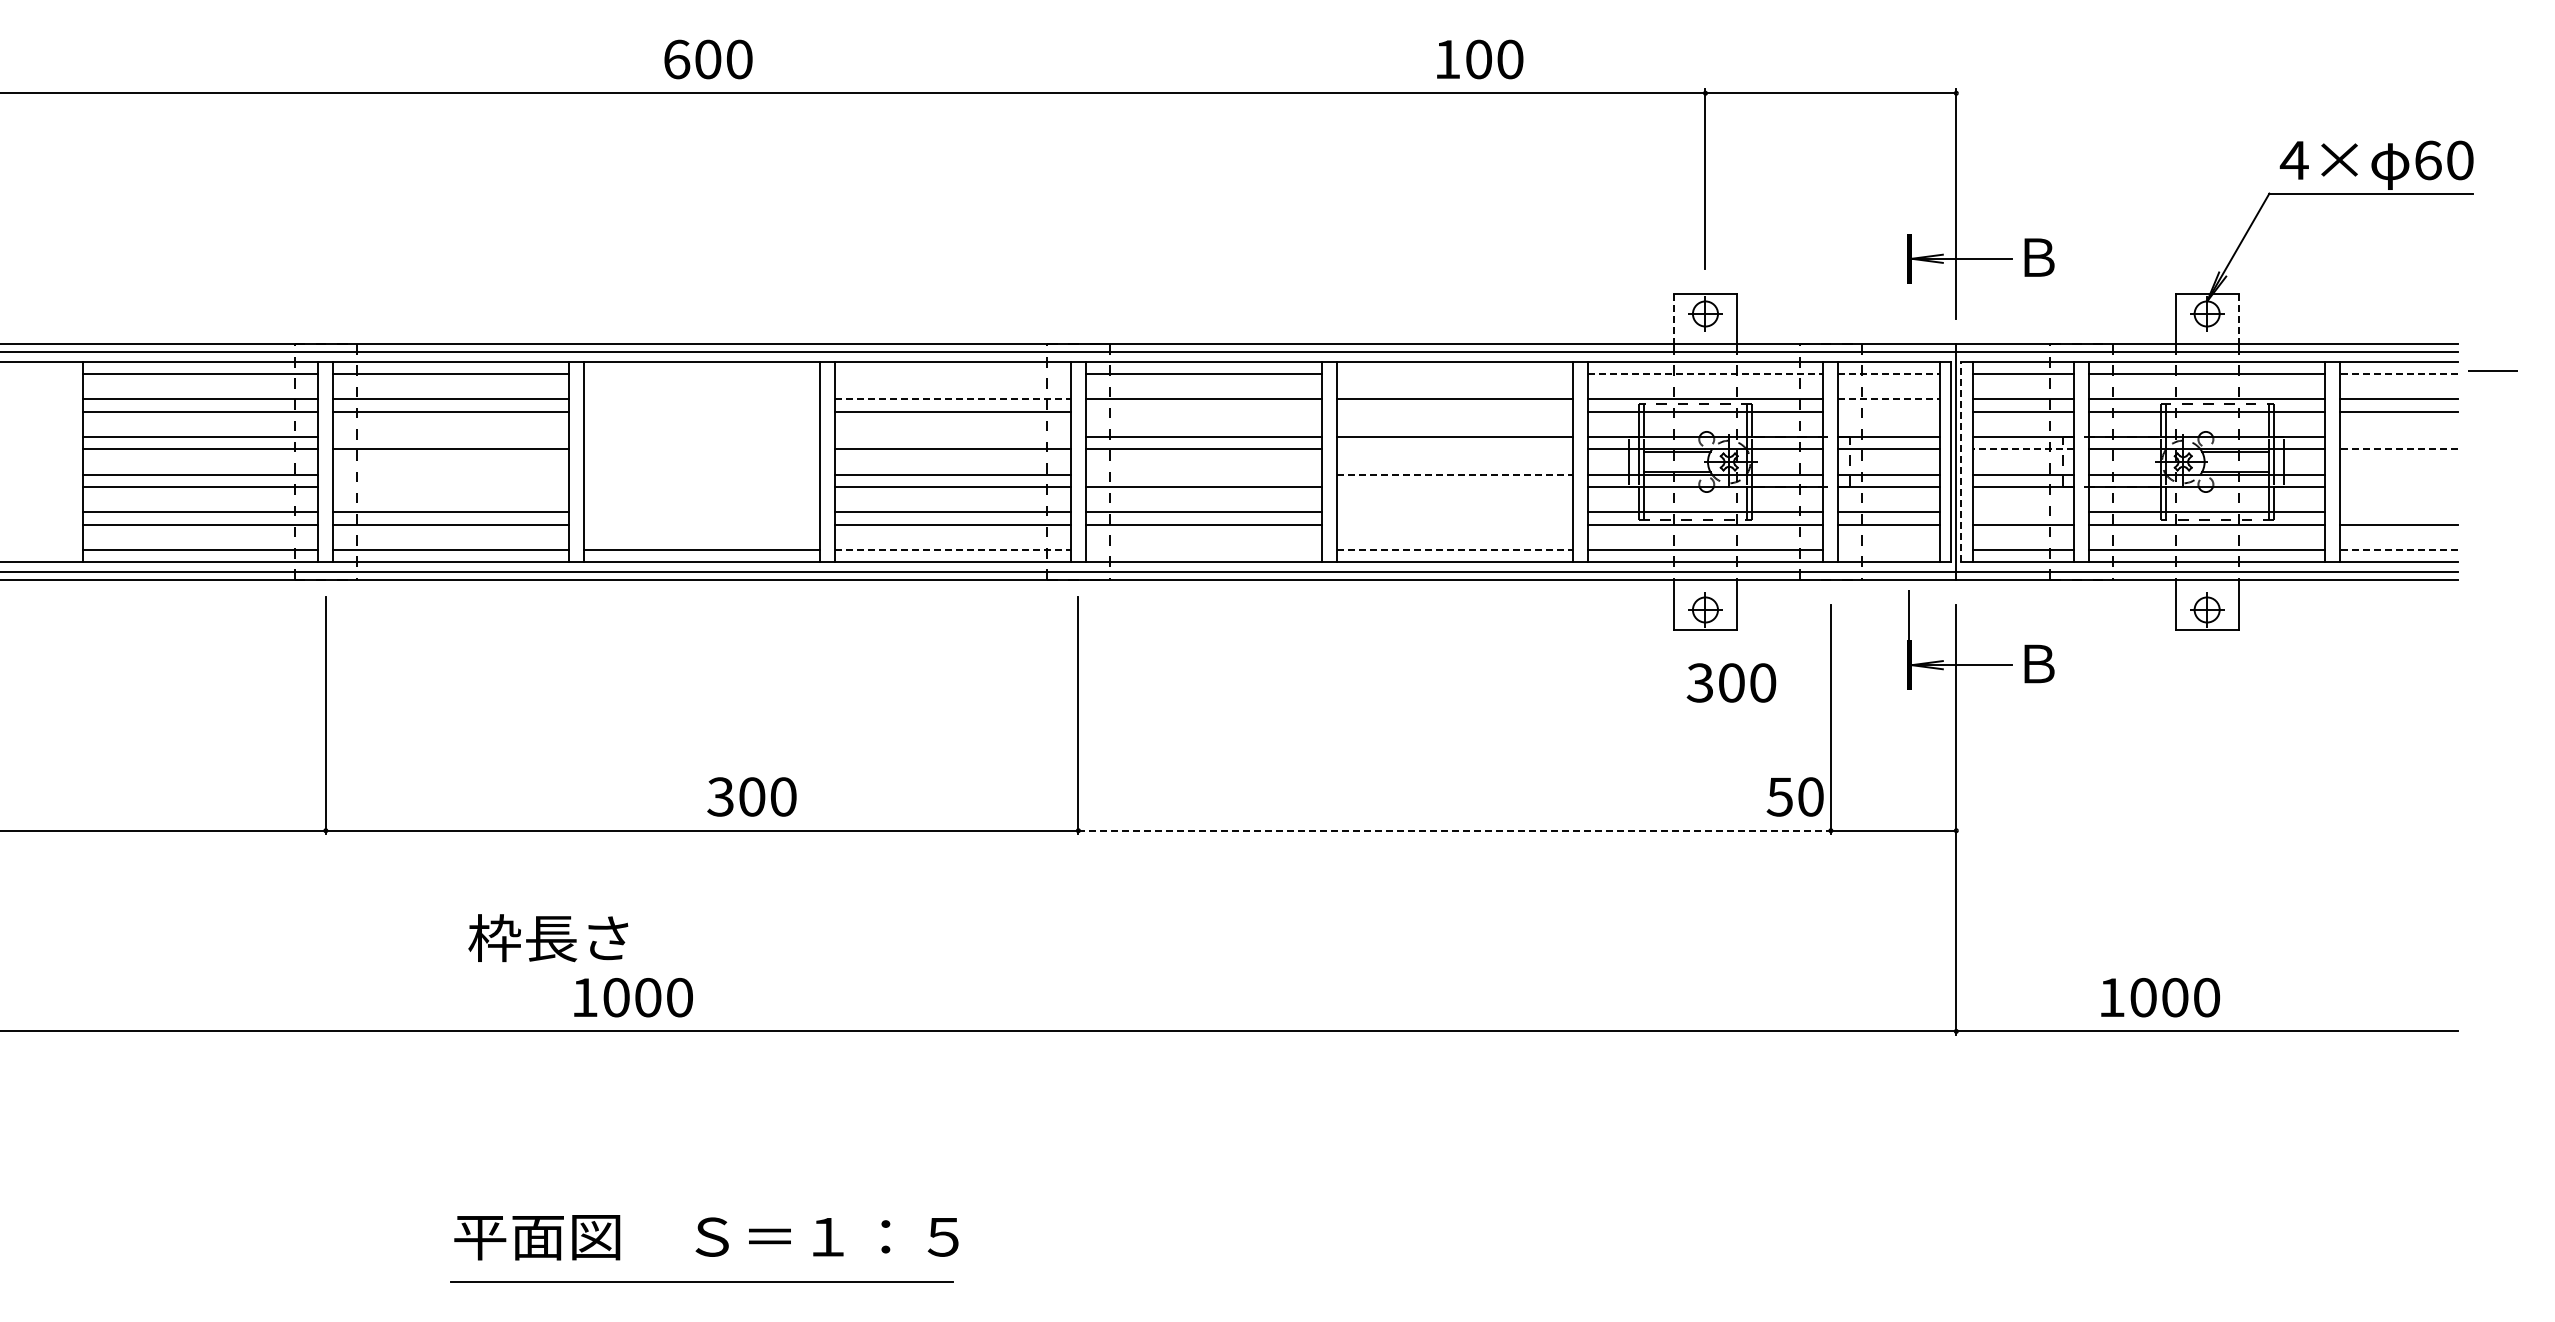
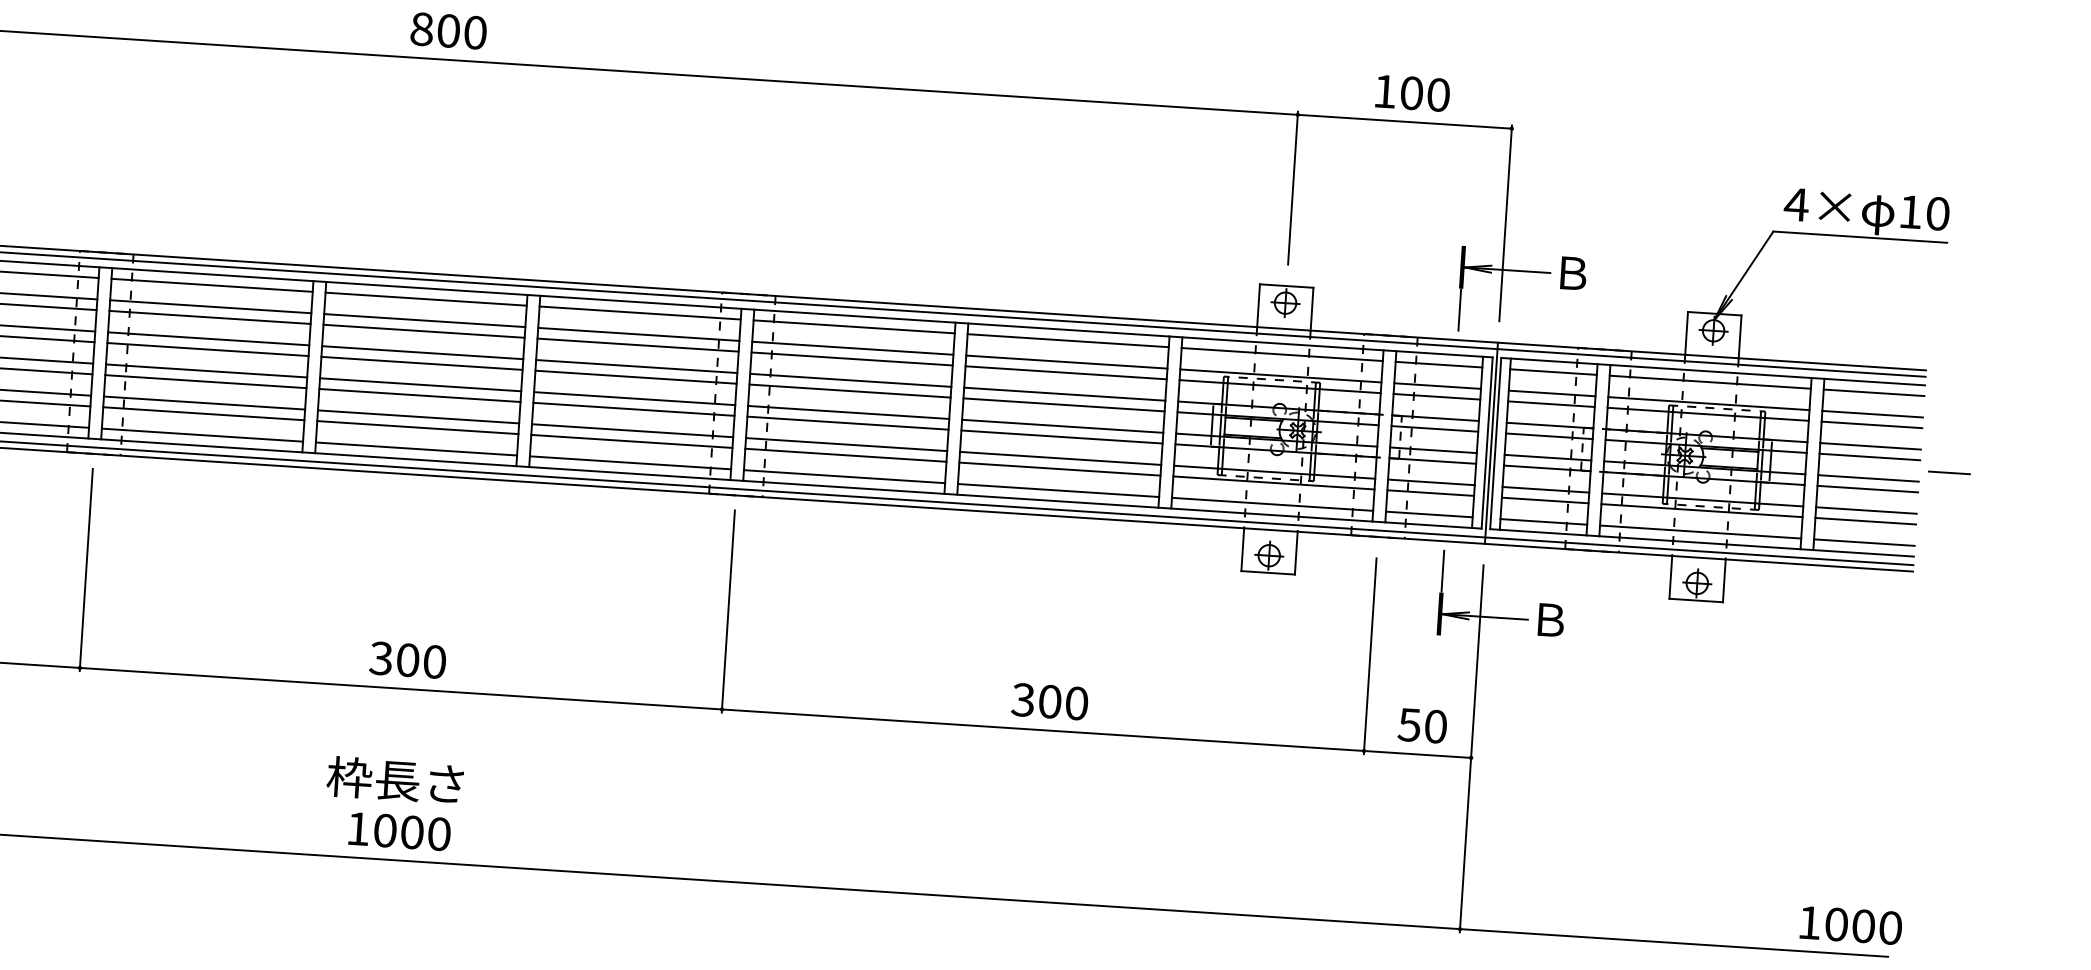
text: (677, 59) -> (422, 29), 600 -> 800
text: (1480, 59) -> (1413, 93), moved
text: (2428, 160) -> (1910, 212), 60 -> 10
line: (1909, 308) -> (1459, 309), added
line: (1674, 319) -> (1258, 306), dashed -> solid
line: (2238, 319) -> (1740, 337), dashed -> solid
line: (2492, 370) -> (1948, 472), moved
line: (702, 374) -> (426, 299), added
line: (952, 374) -> (639, 313), added
line: (1454, 374) -> (1068, 340), added
line: (1705, 374) -> (1282, 354), dashed -> solid
line: (1889, 374) -> (1439, 364), dashed -> solid
line: (2399, 374) -> (1874, 393), dashed -> solid
line: (702, 399) -> (425, 320), added
line: (952, 399) -> (638, 334), dashed -> solid
line: (1889, 399) -> (1437, 386), dashed -> solid
line: (702, 411) -> (424, 331), added
line: (1203, 411) -> (851, 358), added
line: (1454, 411) -> (1066, 372), added
line: (1889, 411) -> (1437, 396), added
line: (451, 436) -> (208, 338), added
line: (702, 436) -> (423, 352), added
line: (952, 436) -> (636, 366), added
line: (2399, 436) -> (1870, 445), added
line: (702, 449) -> (422, 363), added
line: (1454, 449) -> (1063, 404), added
line: (2023, 449) -> (1549, 436), dashed -> solid
line: (2399, 449) -> (1870, 457), dashed -> solid
line: (1961, 461) -> (1495, 443), dashed -> solid
line: (451, 474) -> (206, 370), added
line: (702, 474) -> (420, 384), added
line: (1203, 474) -> (848, 412), added
line: (1454, 474) -> (1062, 426), dashed -> solid
line: (2399, 474) -> (1868, 478), added
line: (451, 487) -> (206, 382), added
line: (702, 487) -> (420, 395), added
line: (1454, 487) -> (1061, 437), added
line: (2399, 487) -> (1868, 489), added
line: (702, 512) -> (418, 417), added
line: (1454, 512) -> (1060, 458), added
line: (2023, 512) -> (1545, 490), added
line: (2399, 512) -> (1866, 510), added
line: (702, 524) -> (418, 427), added
line: (1454, 524) -> (1059, 468), added
line: (952, 549) -> (630, 462), dashed -> solid
line: (1203, 549) -> (844, 476), added
line: (1454, 549) -> (1058, 490), dashed -> solid
line: (1889, 549) -> (1429, 514), added
line: (2399, 549) -> (1864, 542), dashed -> solid
text: (1731, 682) -> (1049, 701), moved
text: (751, 796) -> (407, 659), moved
text: (1794, 796) -> (1421, 725), moved
line: (1455, 830) -> (1043, 730), dashed -> solid
text: (548, 938) -> (395, 780), moved
text: (633, 997) -> (399, 831), moved
text: (2160, 997) -> (1851, 925), moved

